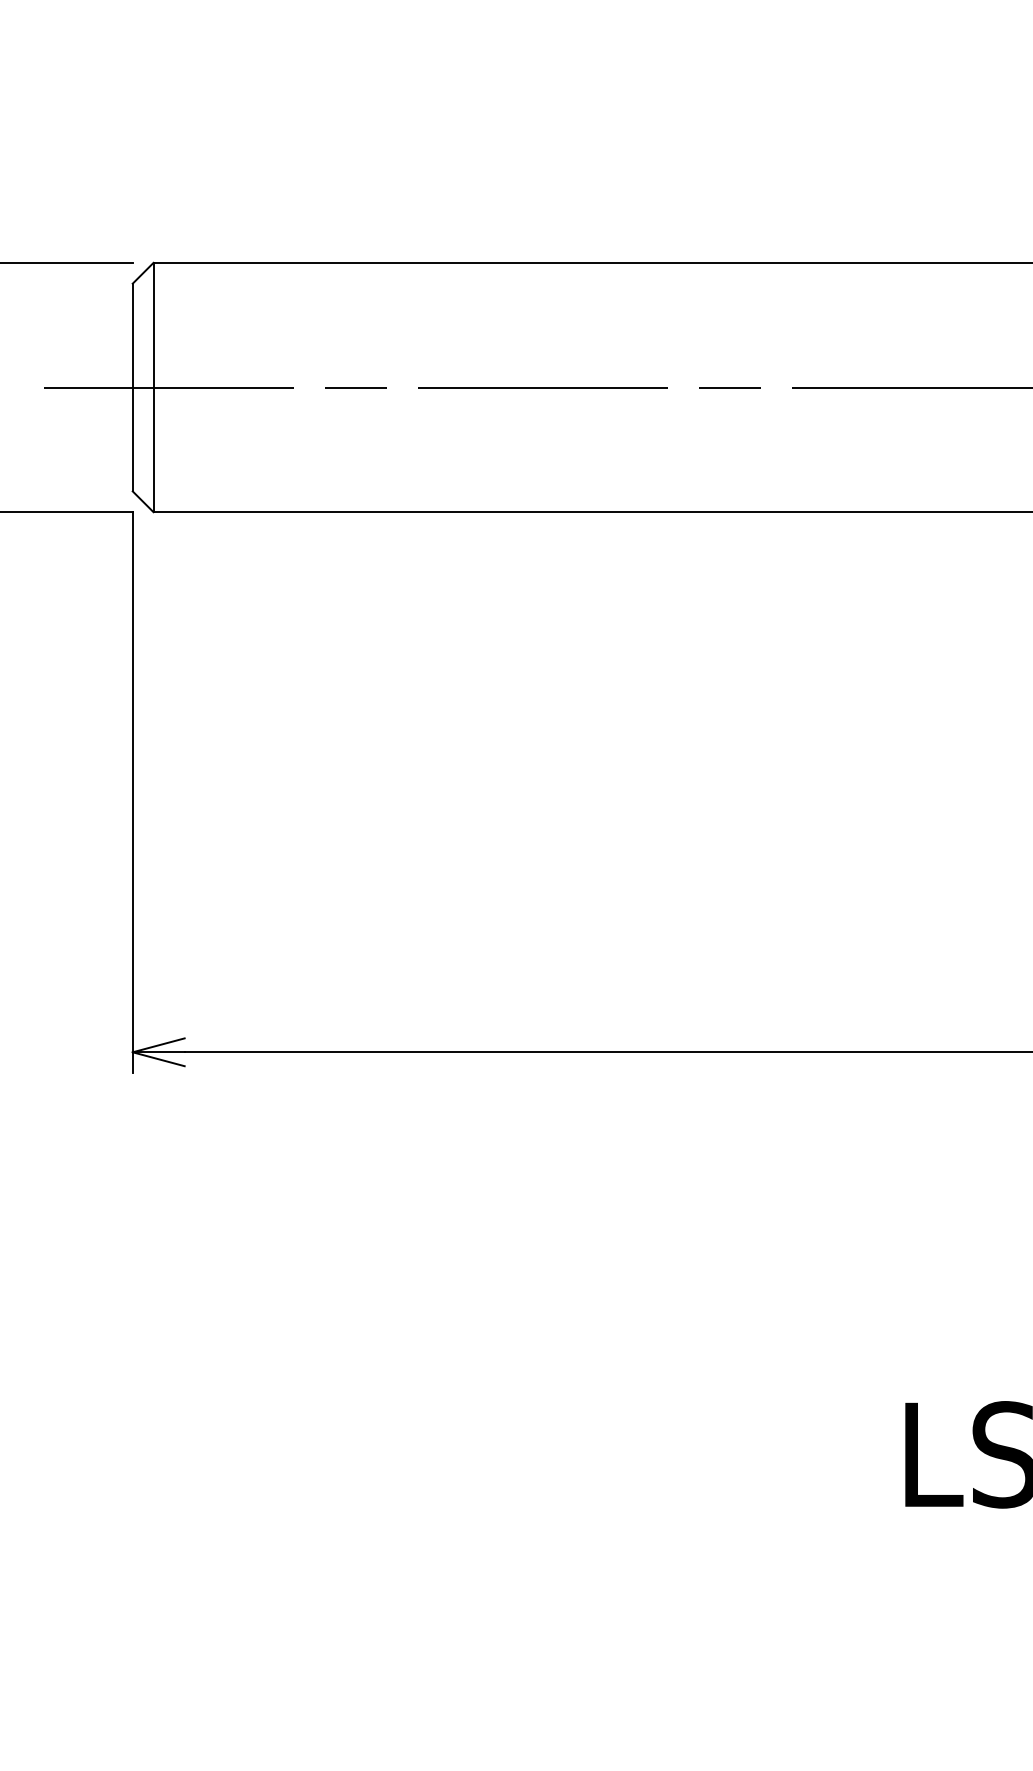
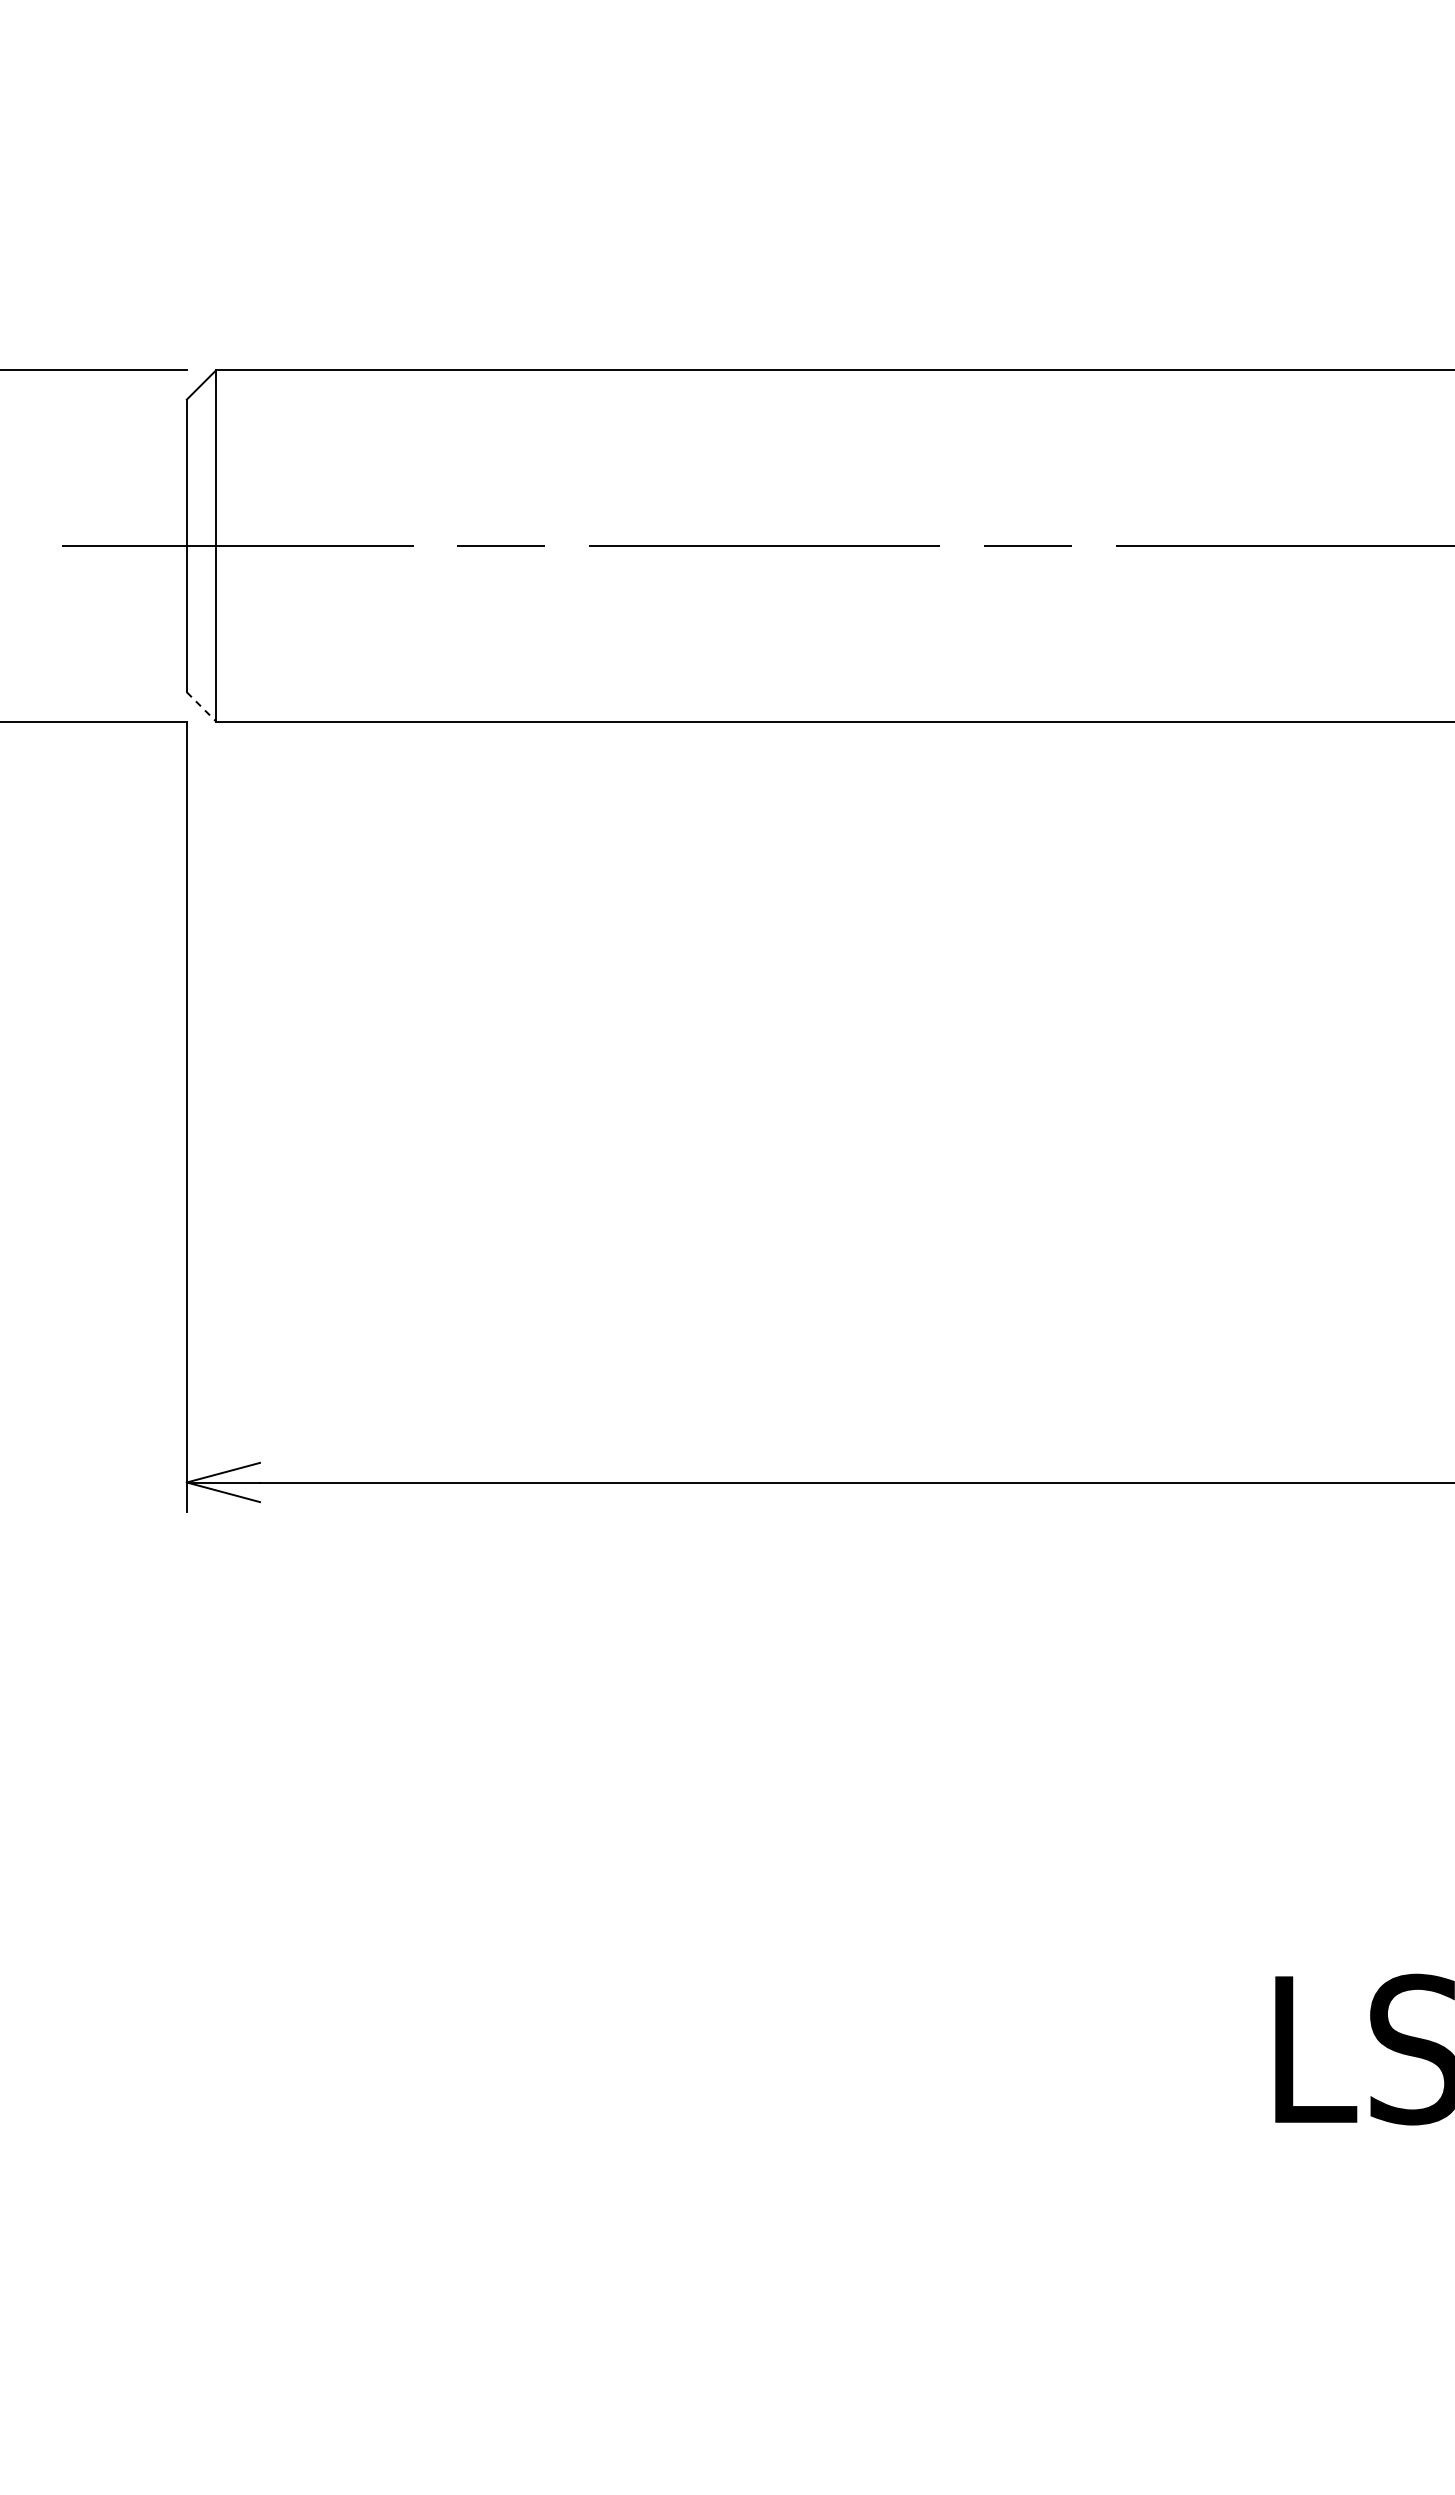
line: (143, 501) -> (201, 706), solid -> dashed

